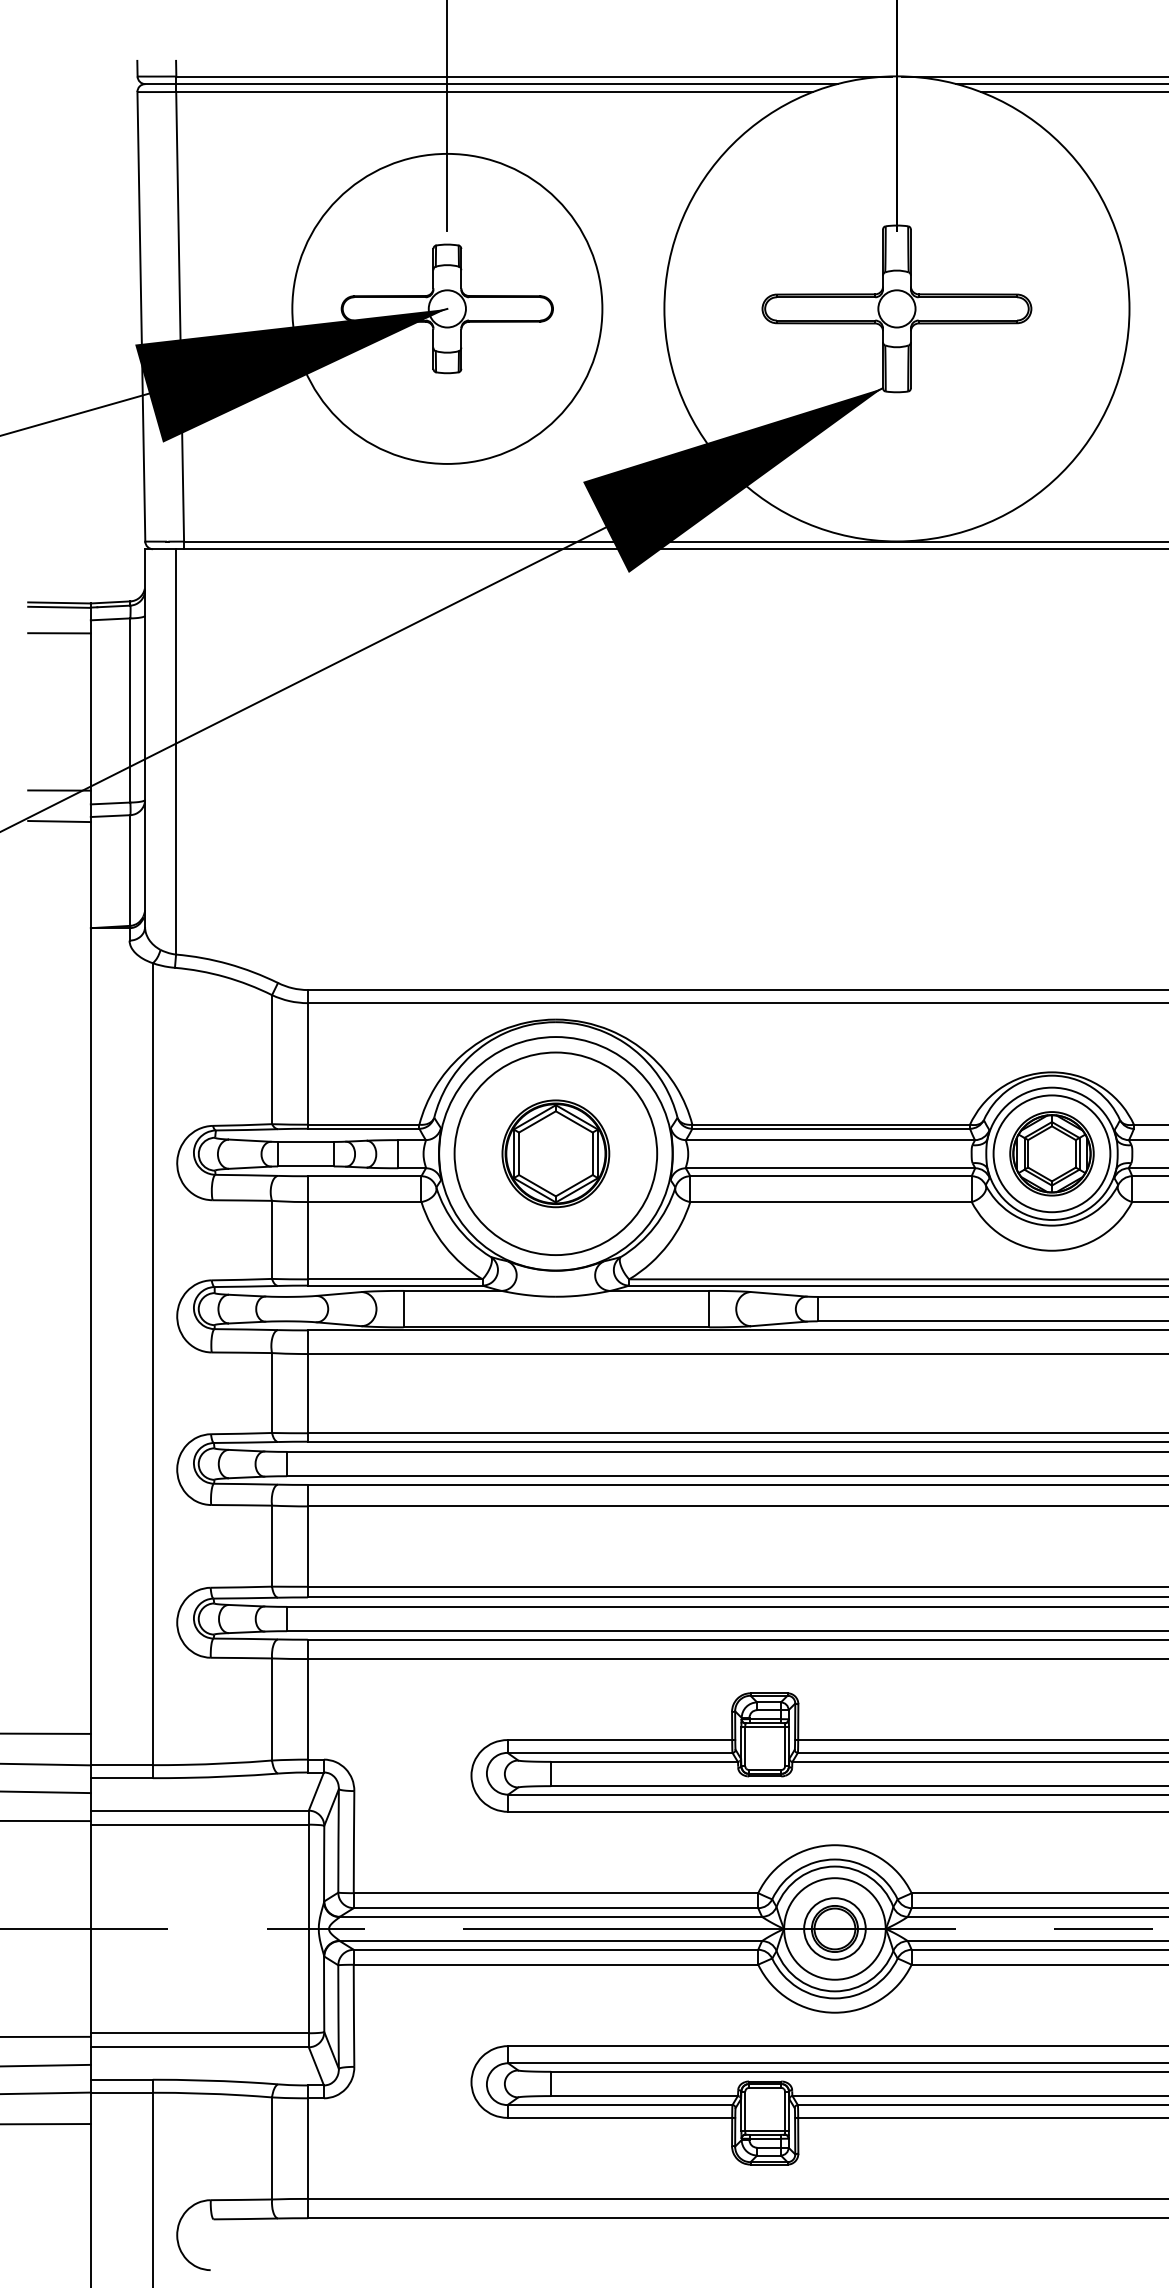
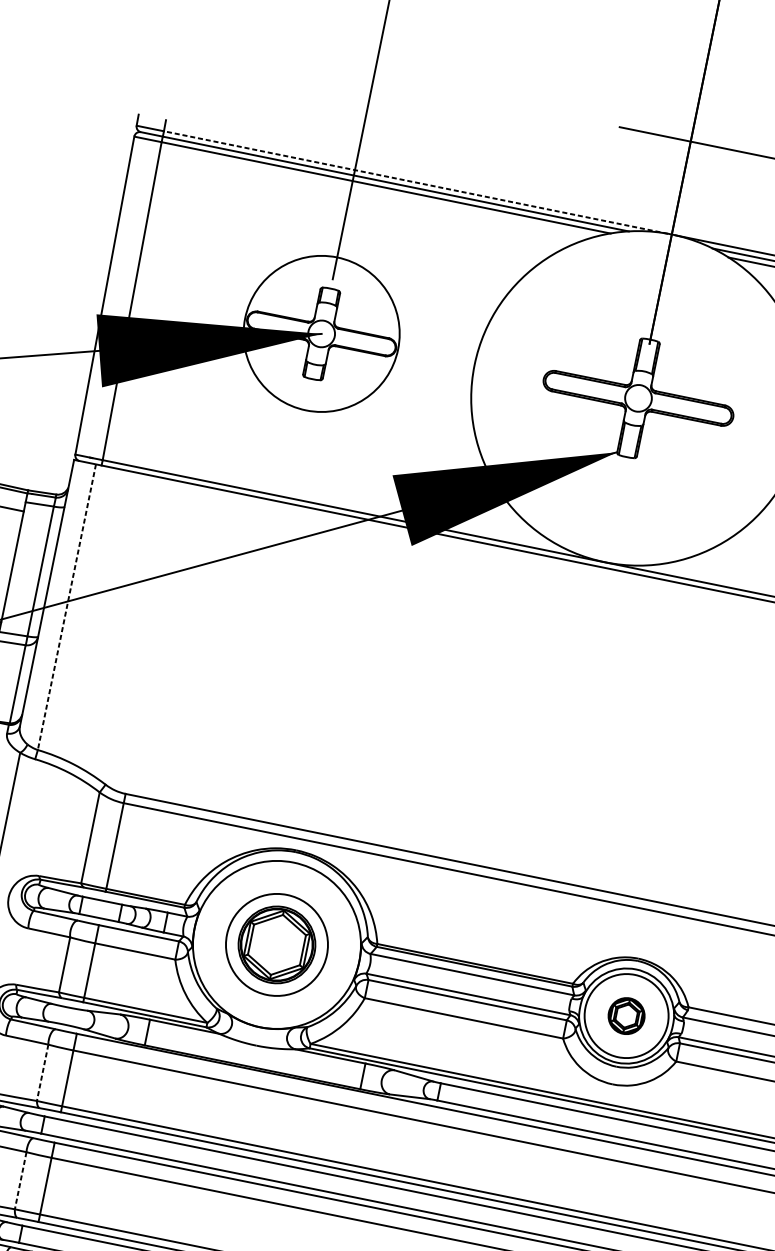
line: (533, 76) -> (415, 182), solid -> dashed
circle: (447, 308) -> (321, 333), size x0.7
line: (176, 751) -> (67, 606), solid -> dashed
circle: (555, 1153) -> (276, 944), size x0.7
part: (1051, 1153) -> (626, 1015), size x0.6
line: (272, 1393) -> (42, 1073), solid -> dashed
line: (272, 1546) -> (20, 1181), solid -> dashed

